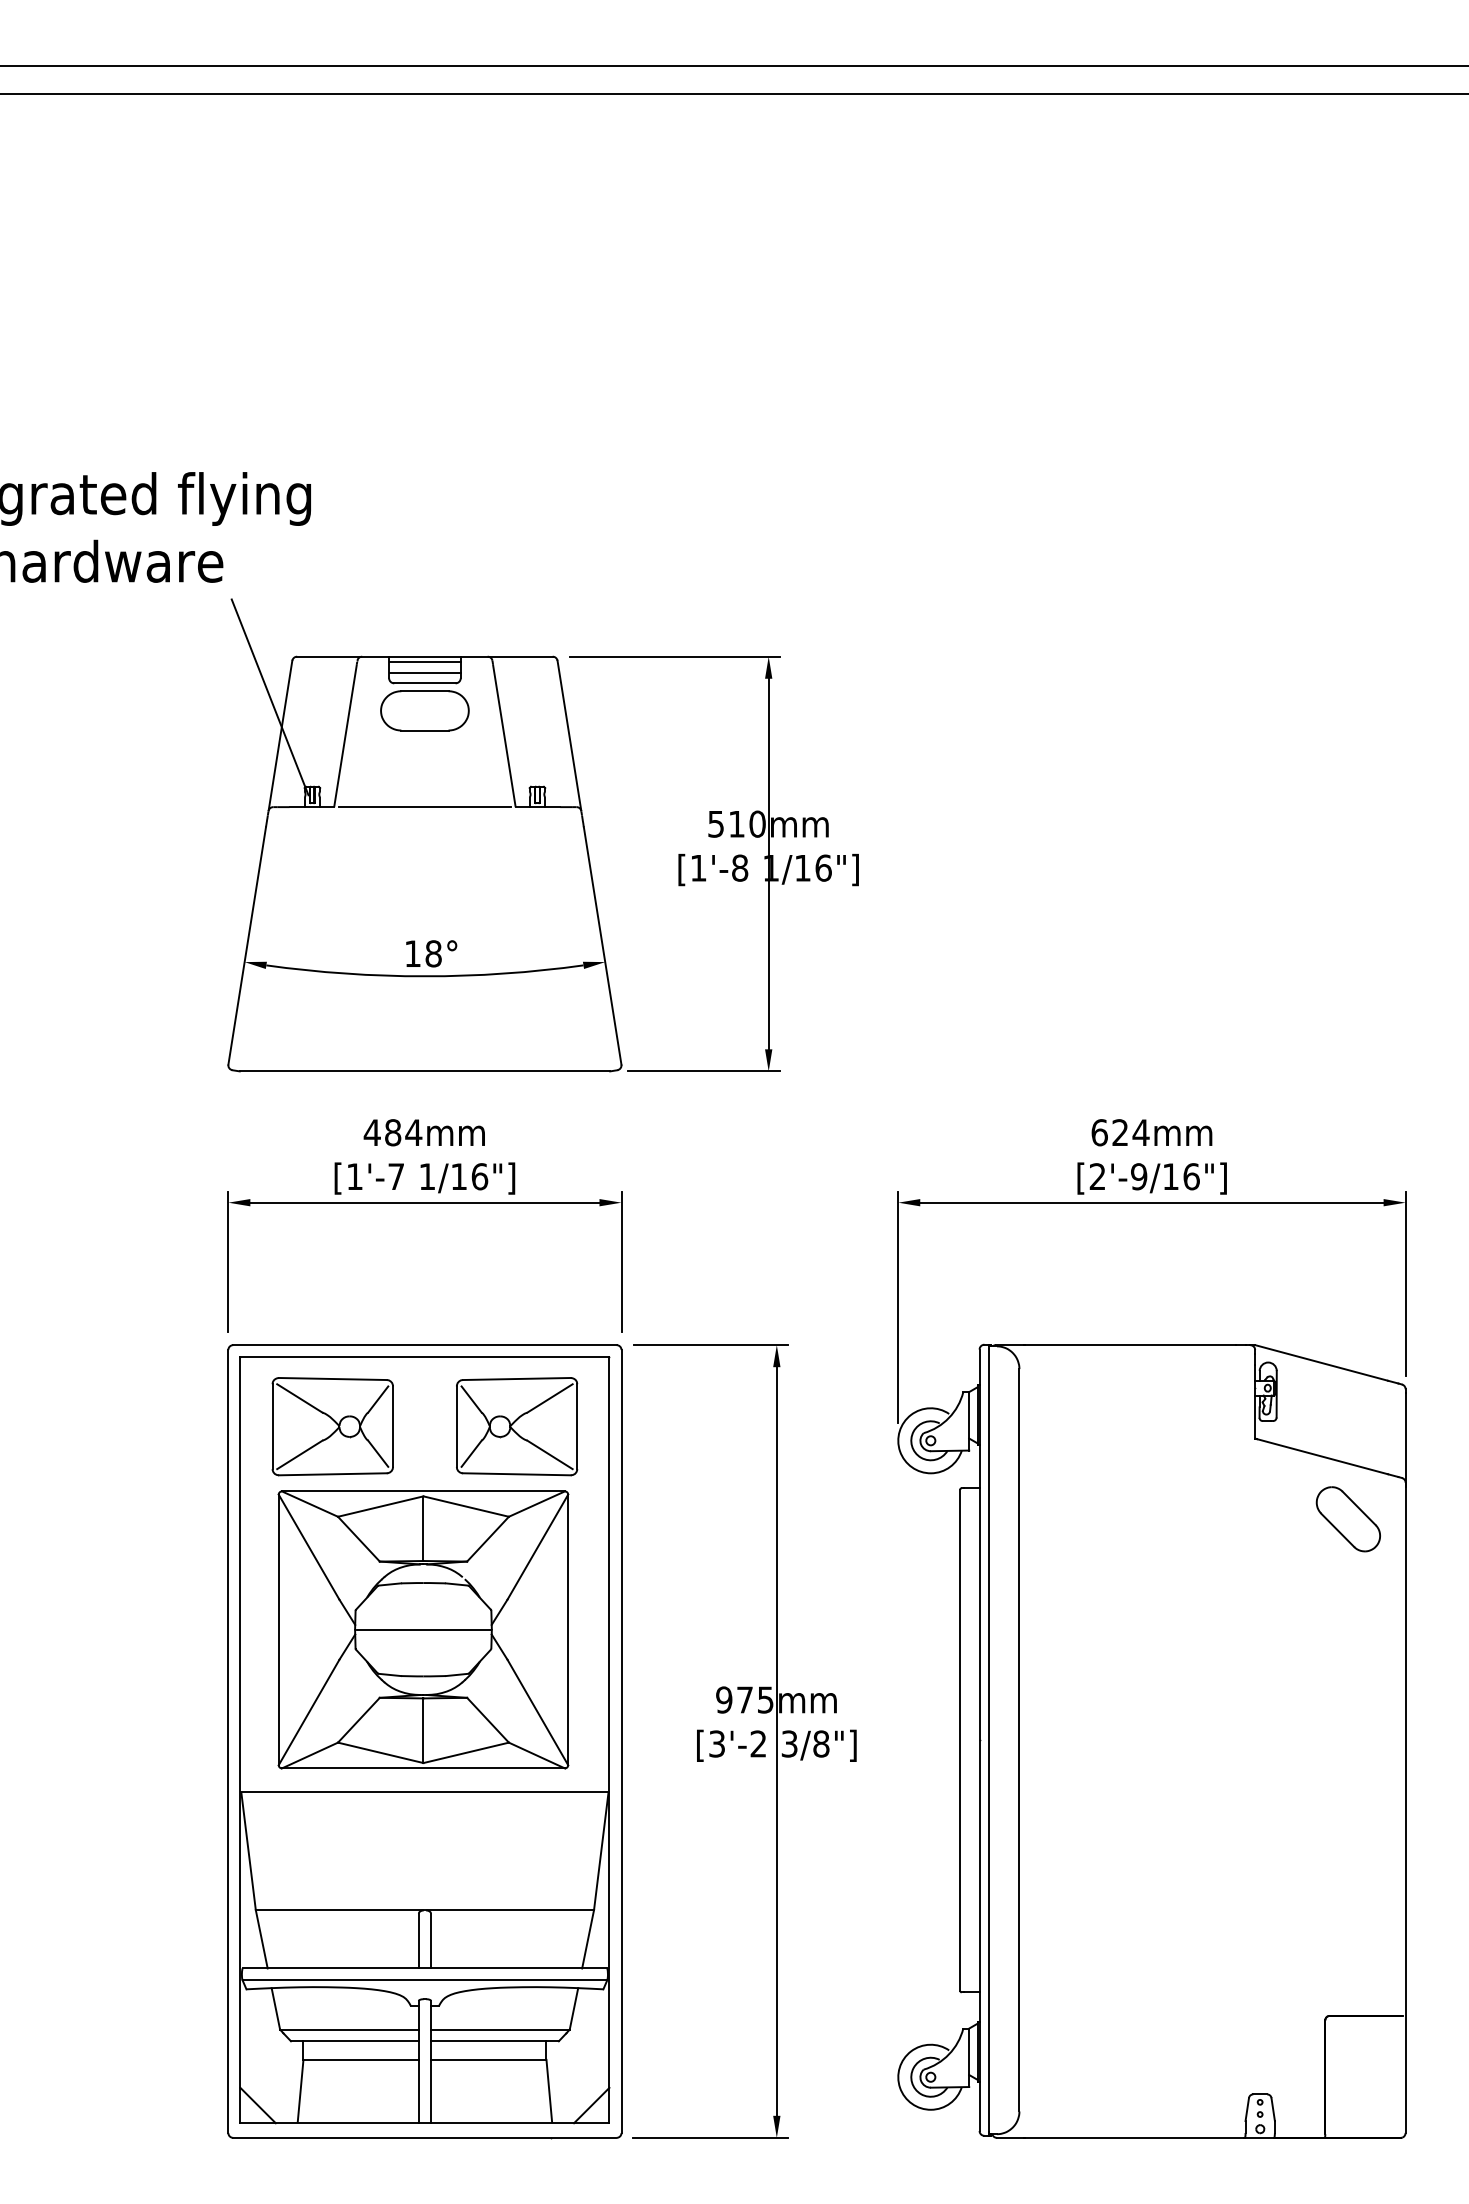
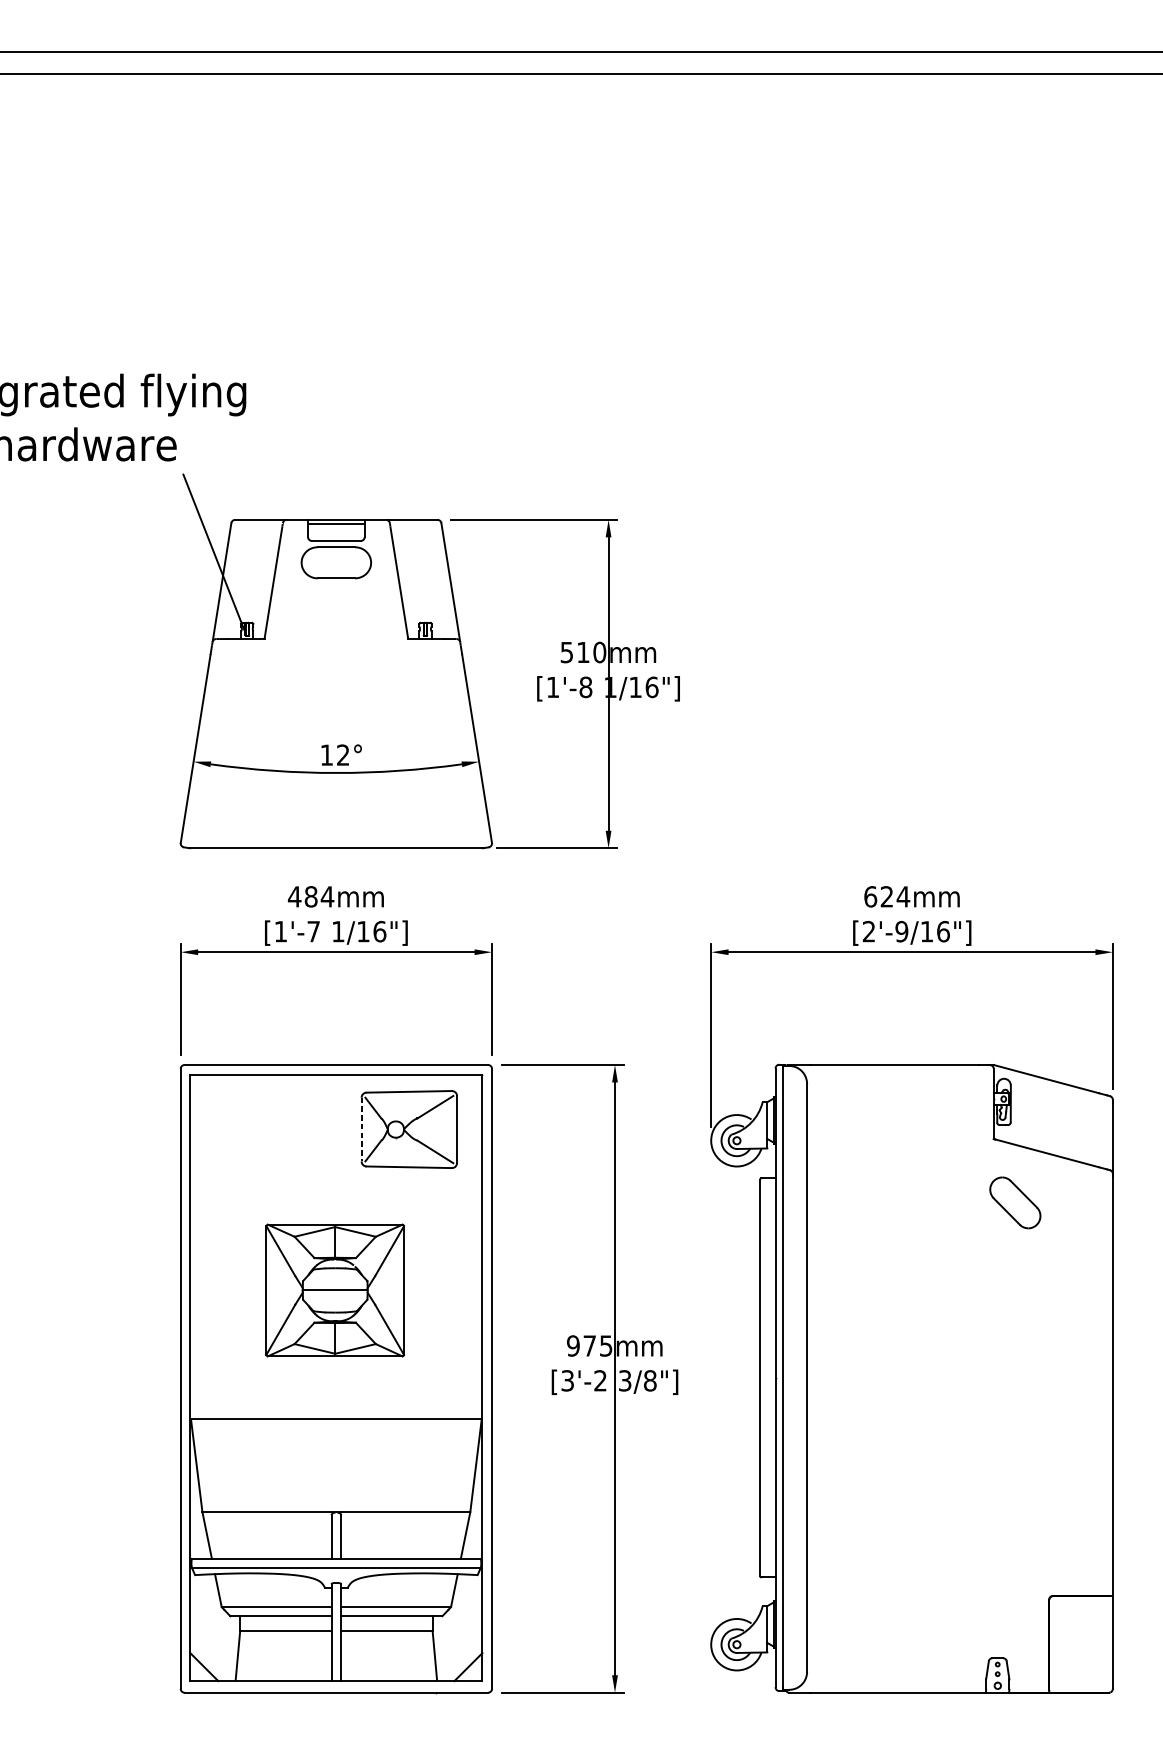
line: (425, 672) -> (336, 532), removed
line: (424, 807) -> (336, 639), removed
text: (433, 953) -> (343, 754), 18° -> 12°
part: (332, 1426) -> (263, 1129), removed
line: (456, 1427) -> (361, 1130), solid -> dashed
part: (1347, 1519) -> (1014, 1203), moved
part: (423, 1629) -> (335, 1290), size x0.6

